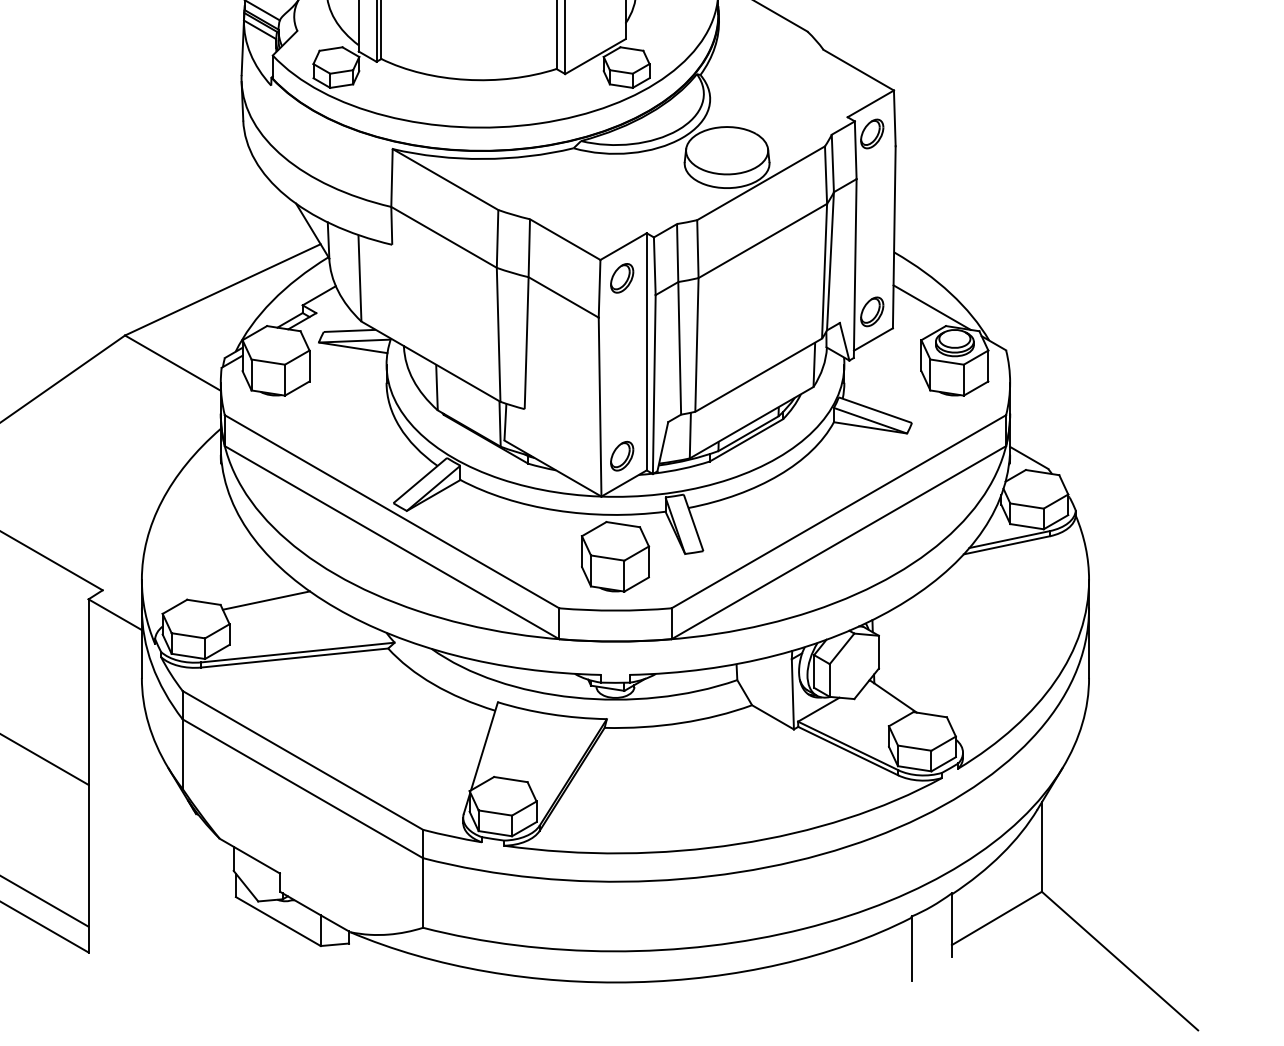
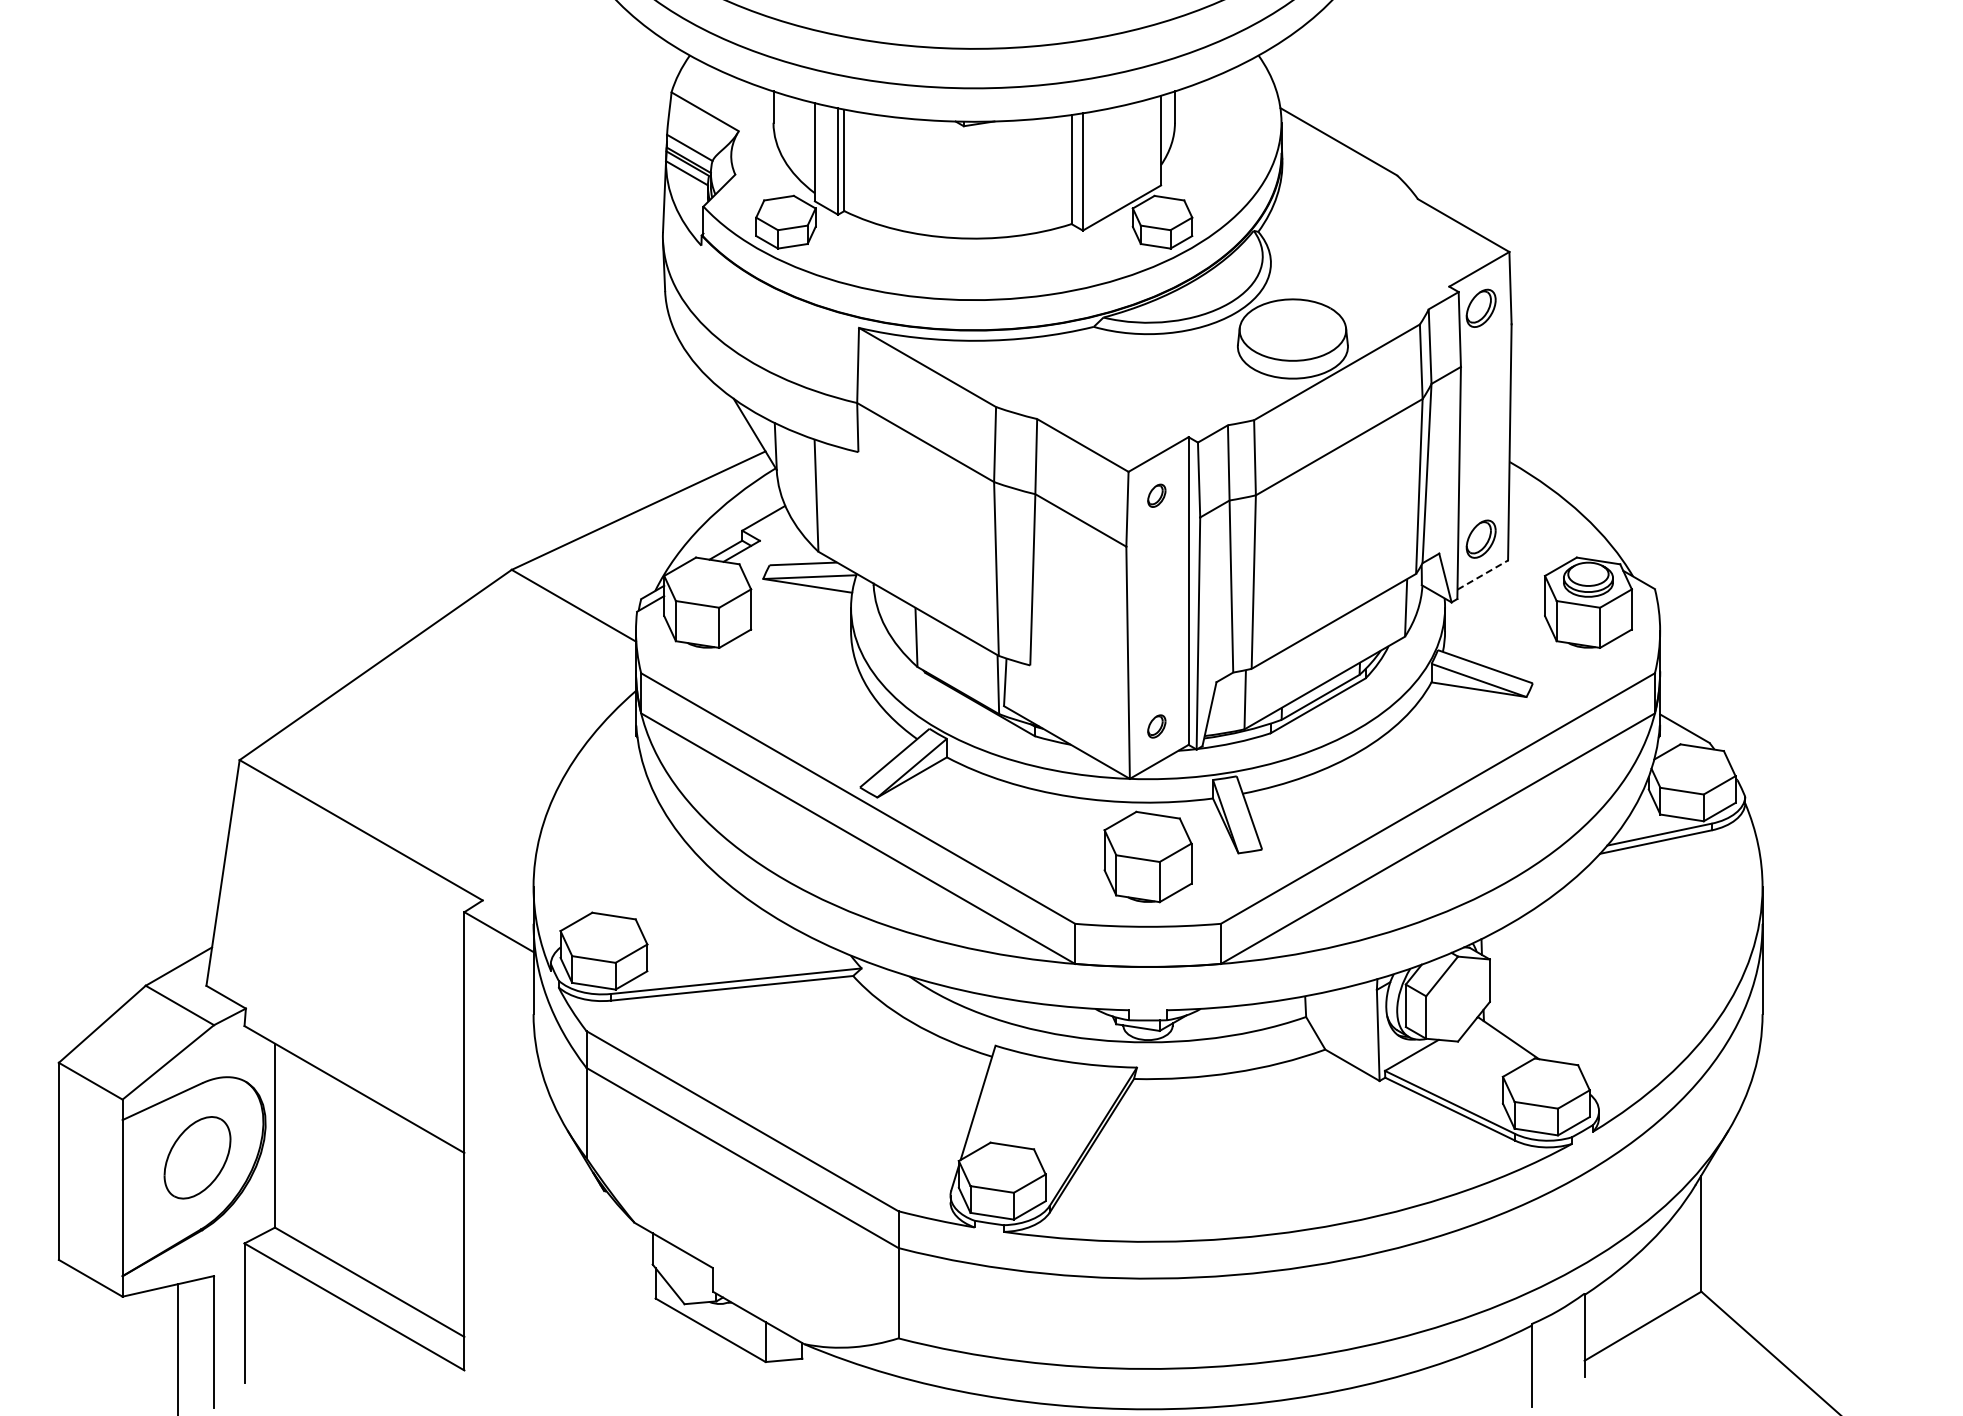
part: (621, 278) -> (1156, 495), size x0.6
line: (931, 307) -> (1558, 533), removed
line: (873, 339) -> (1483, 574), solid -> dashed
part: (621, 456) -> (1156, 726), size x0.6
line: (265, 600) -> (694, 913), removed

